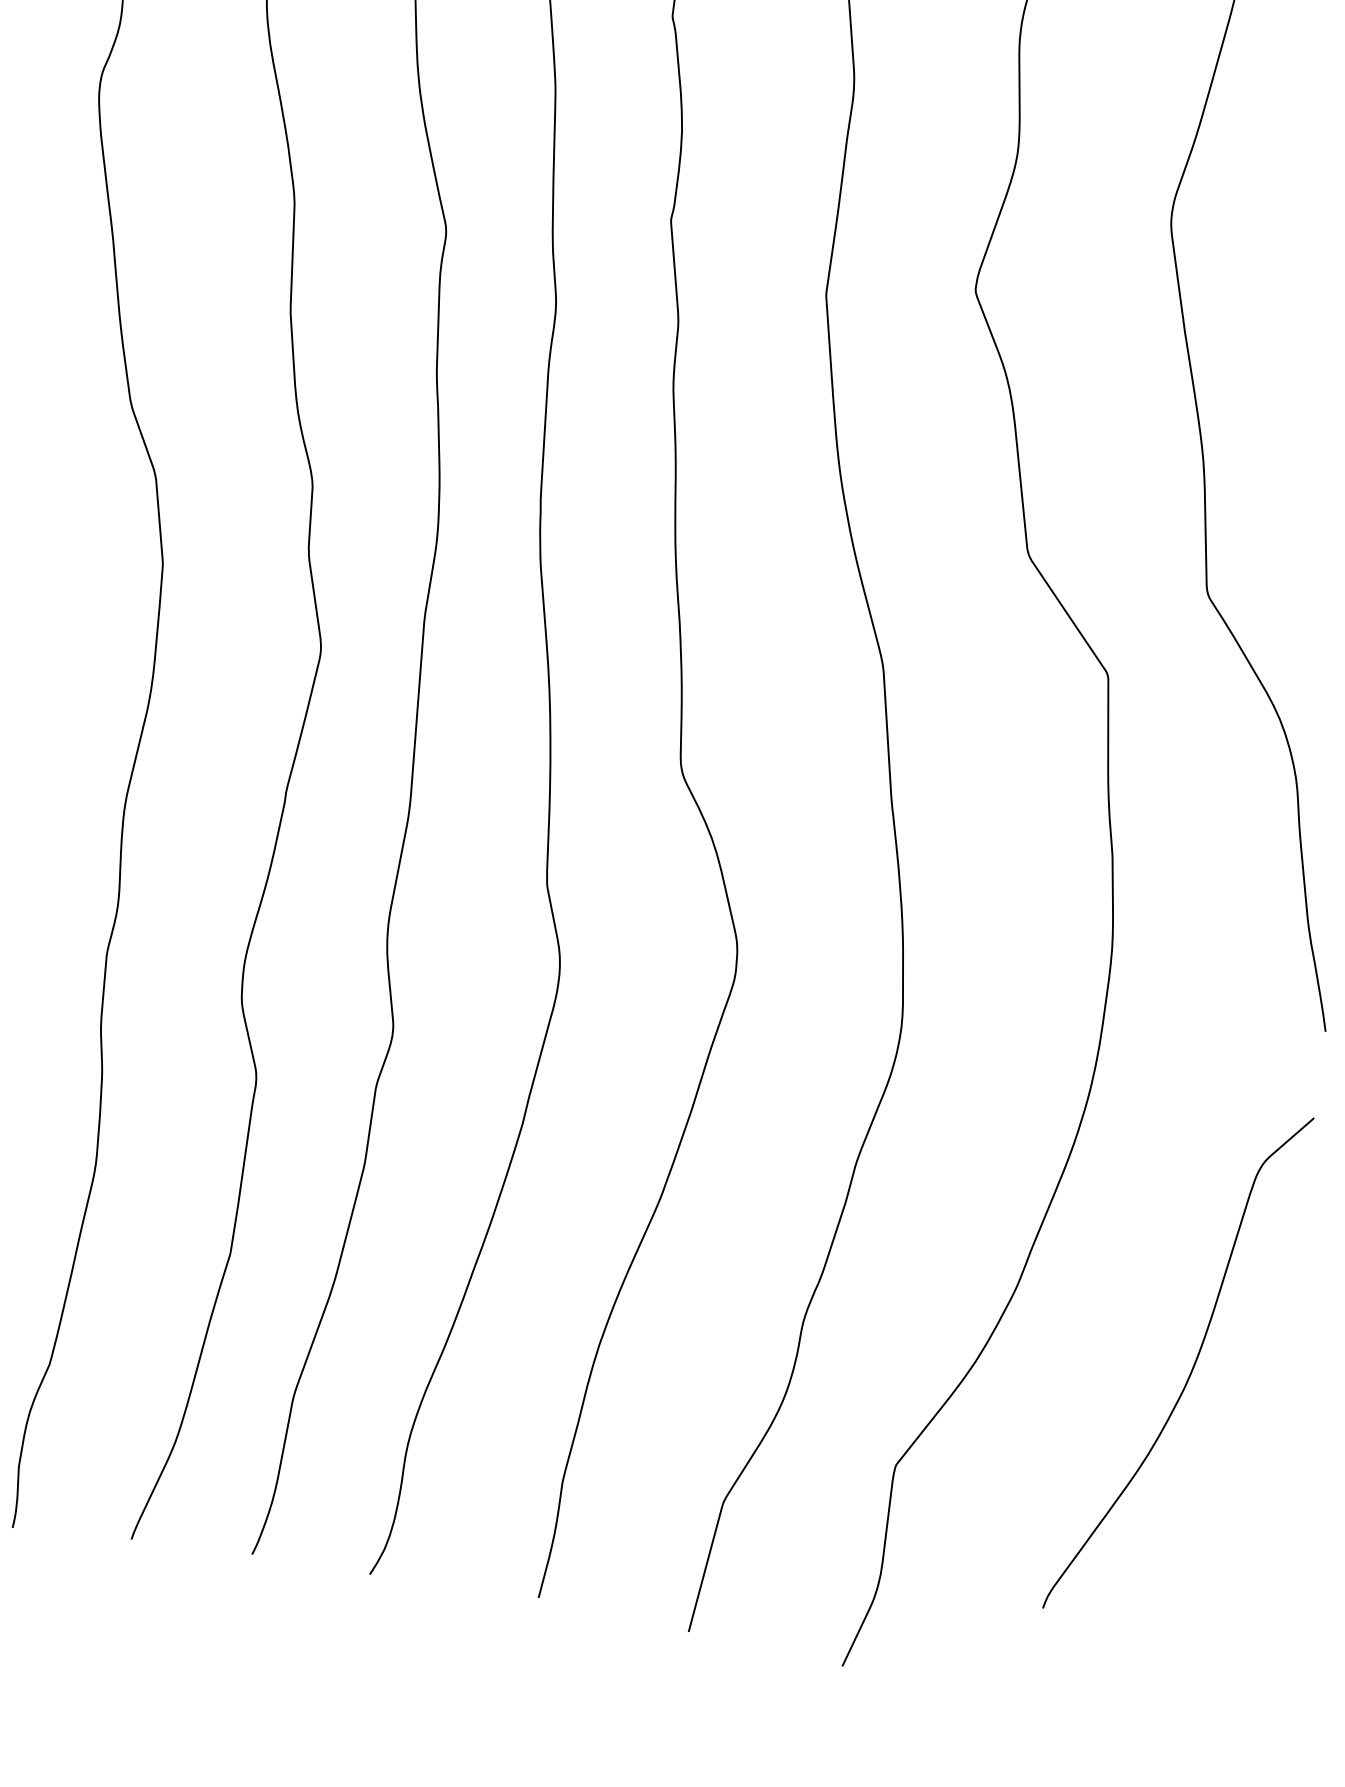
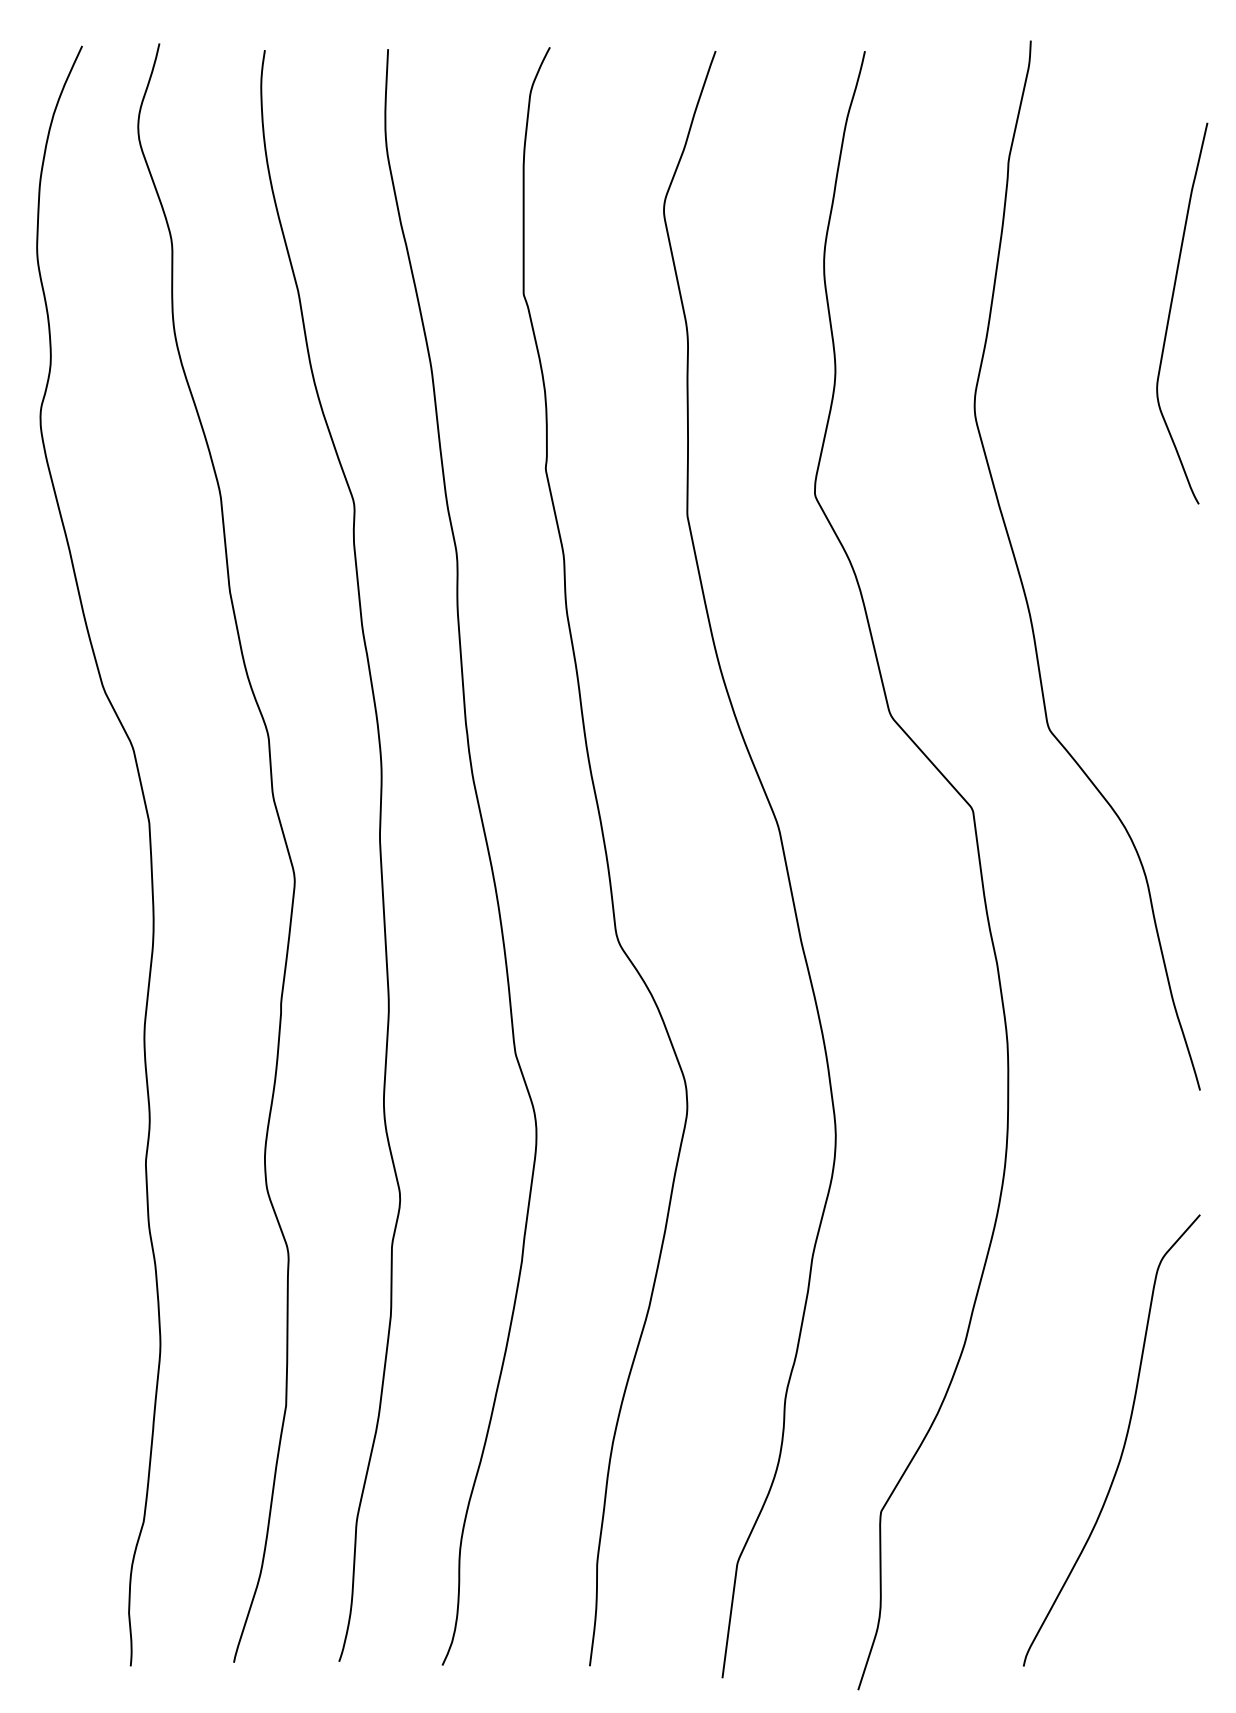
curve: (1191, 1369) -> (1123, 1444), moved

